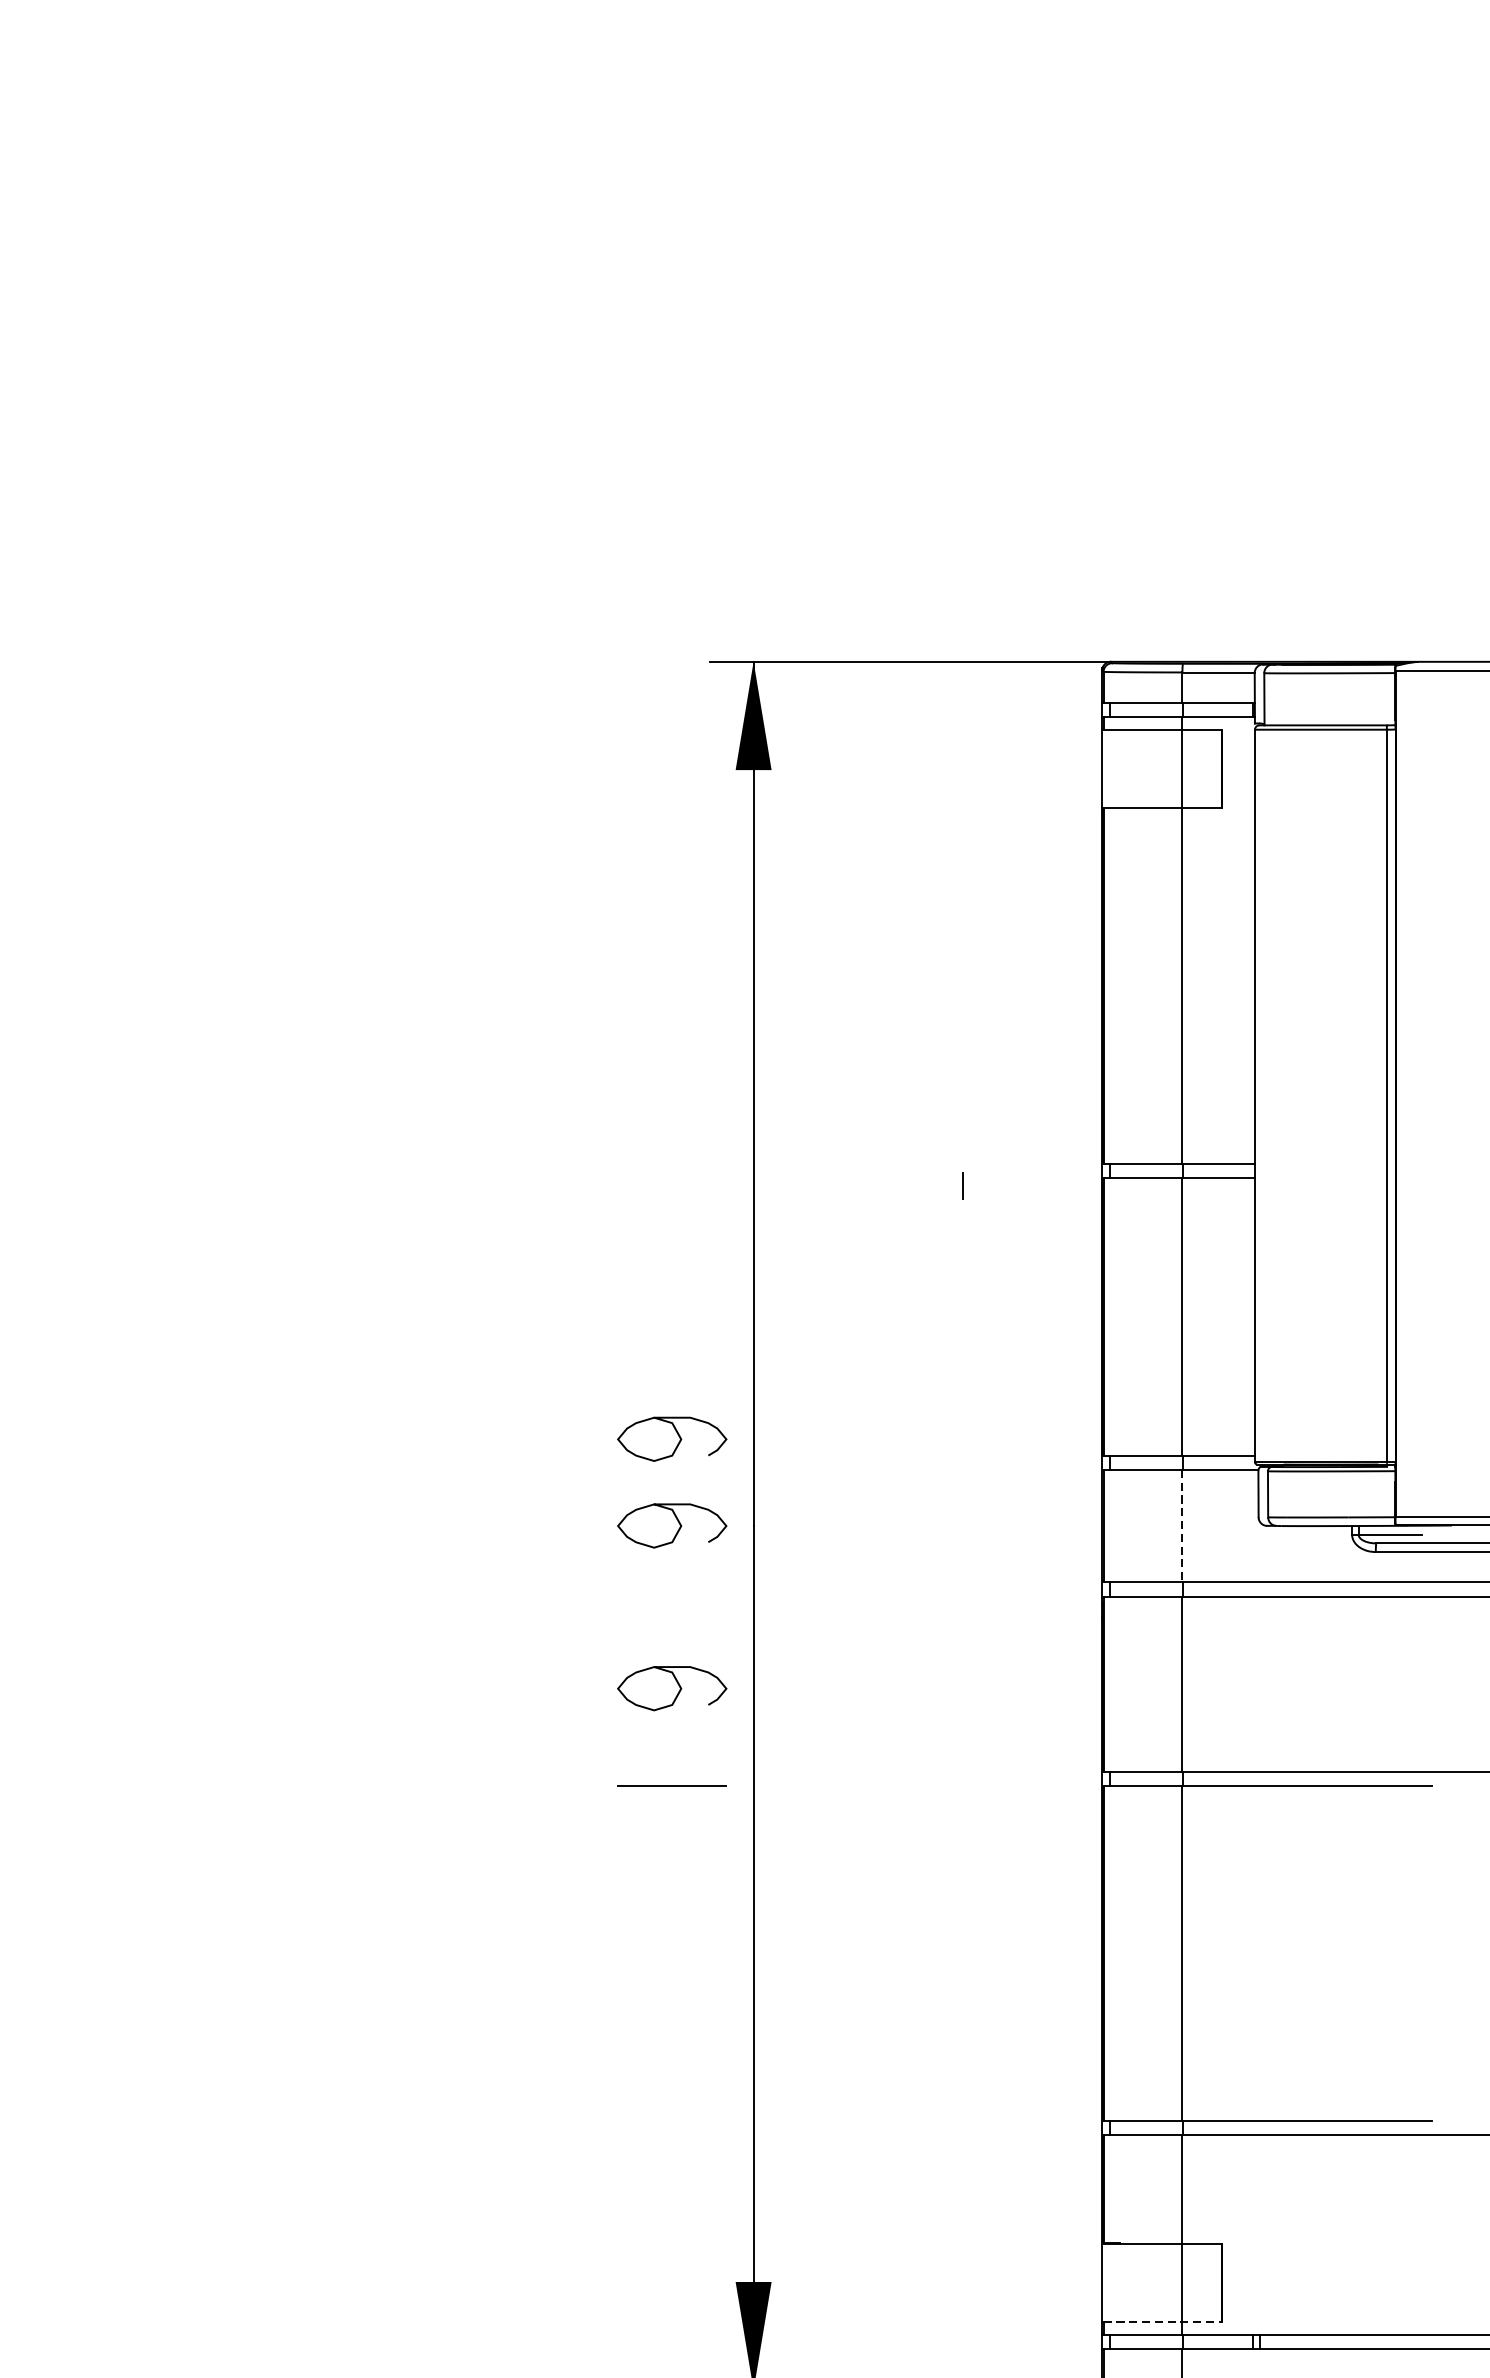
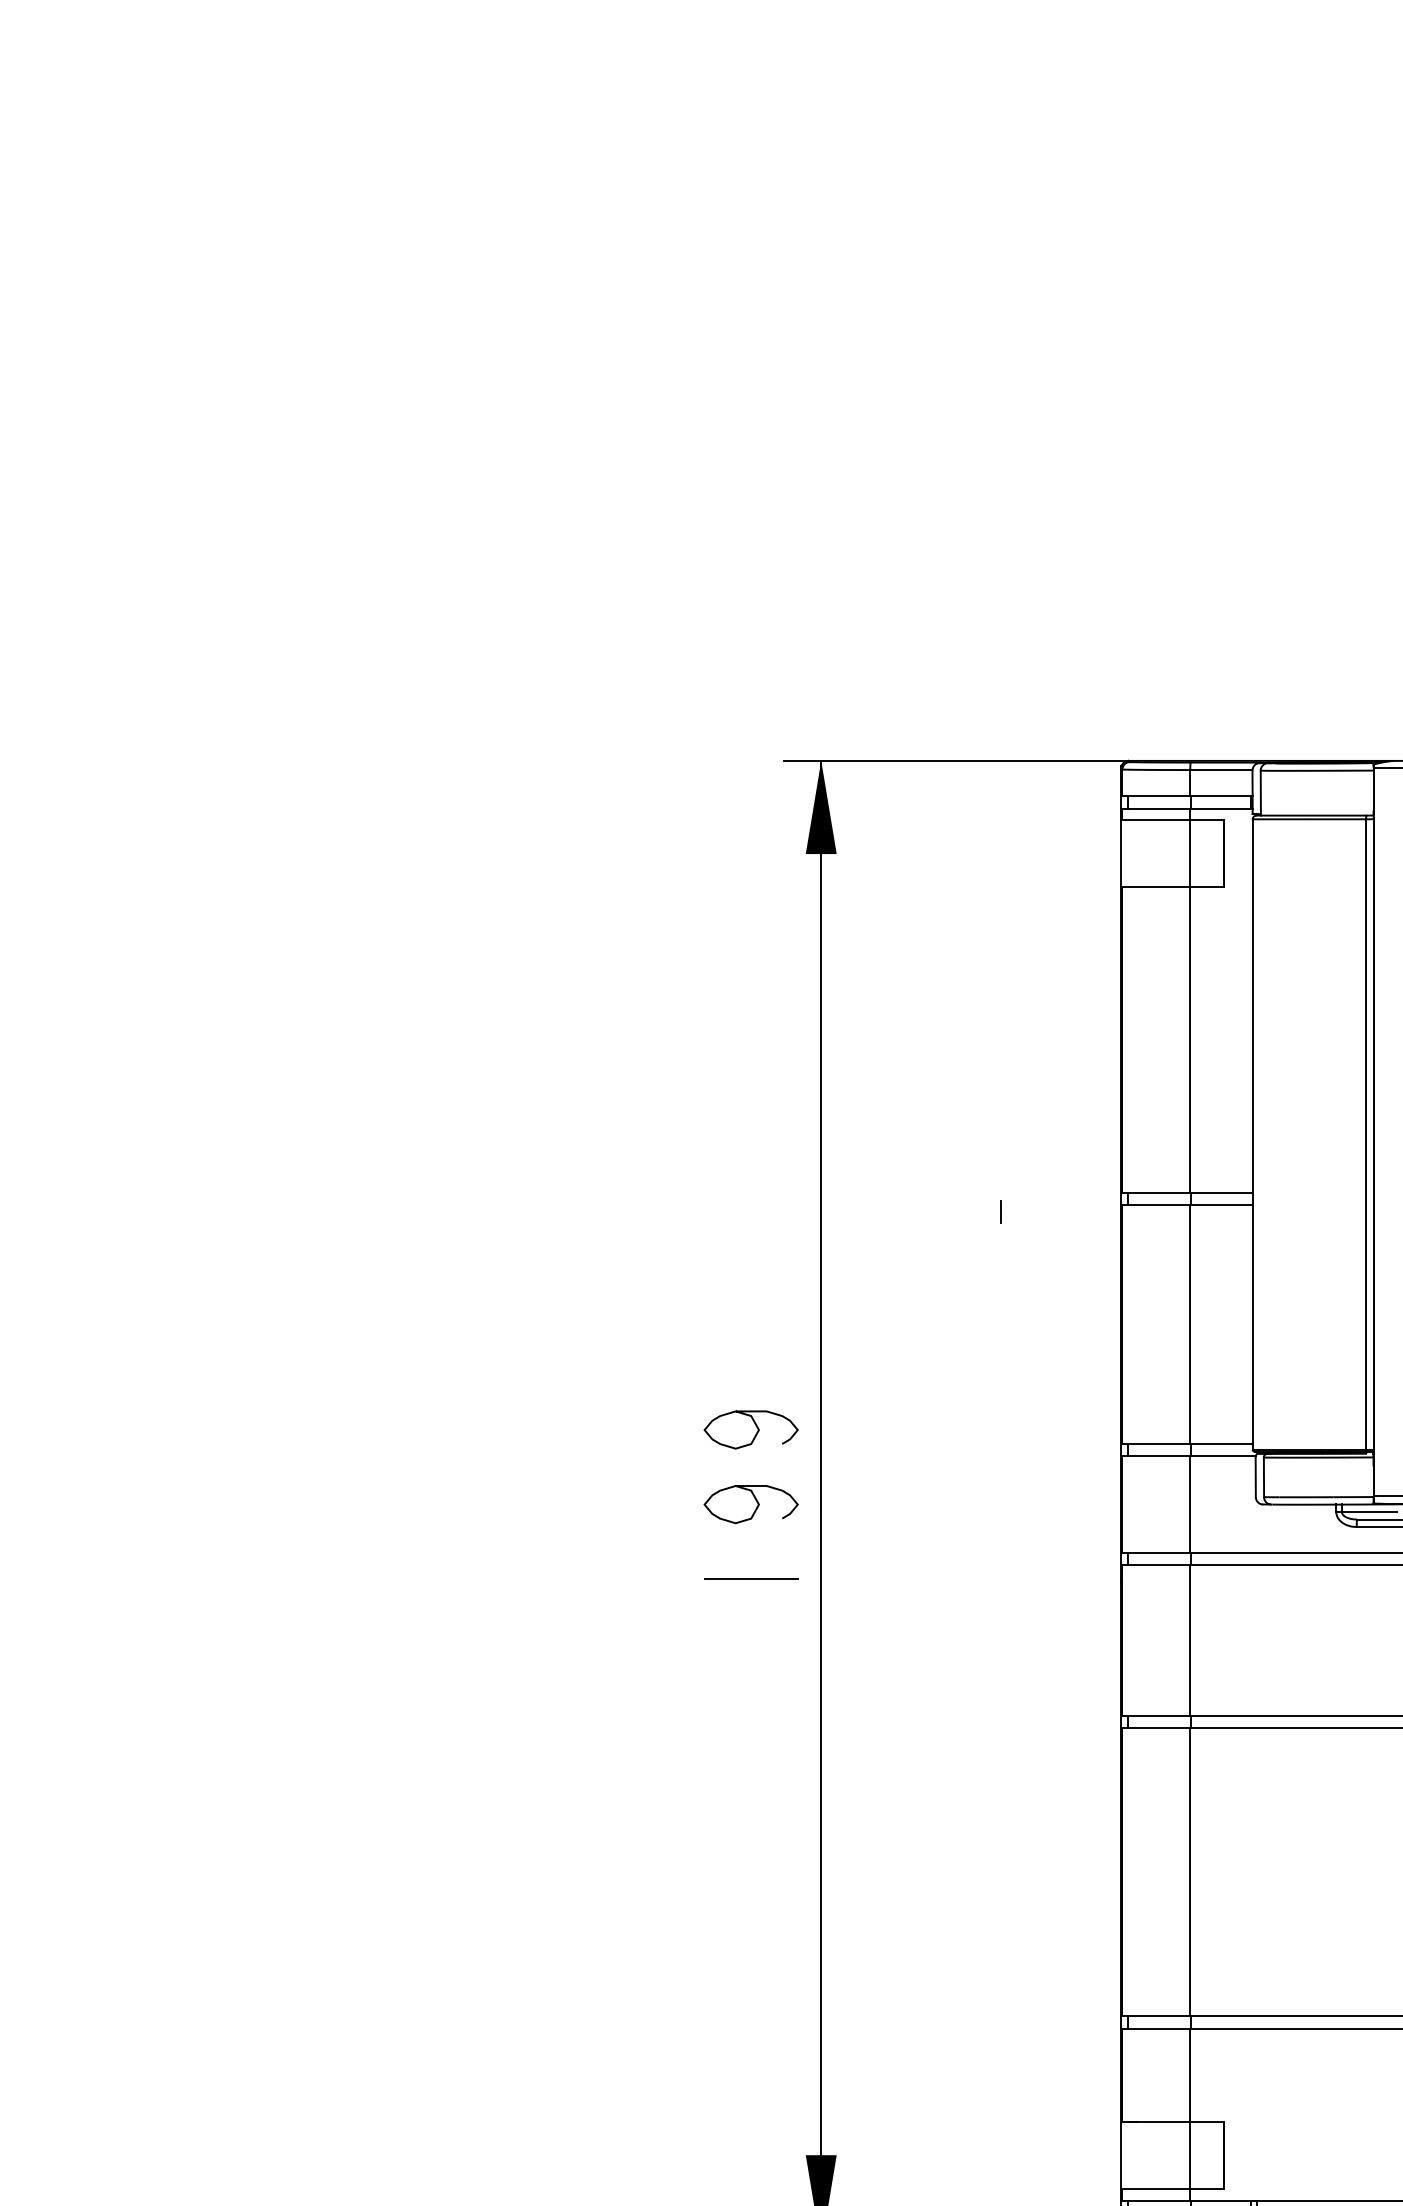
line: (1182, 1527) -> (1190, 1505), dashed -> solid
curve: (678, 1686) -> (756, 1642), removed
line: (672, 1785) -> (751, 1578), moved
line: (1162, 2321) -> (1173, 2189), dashed -> solid

